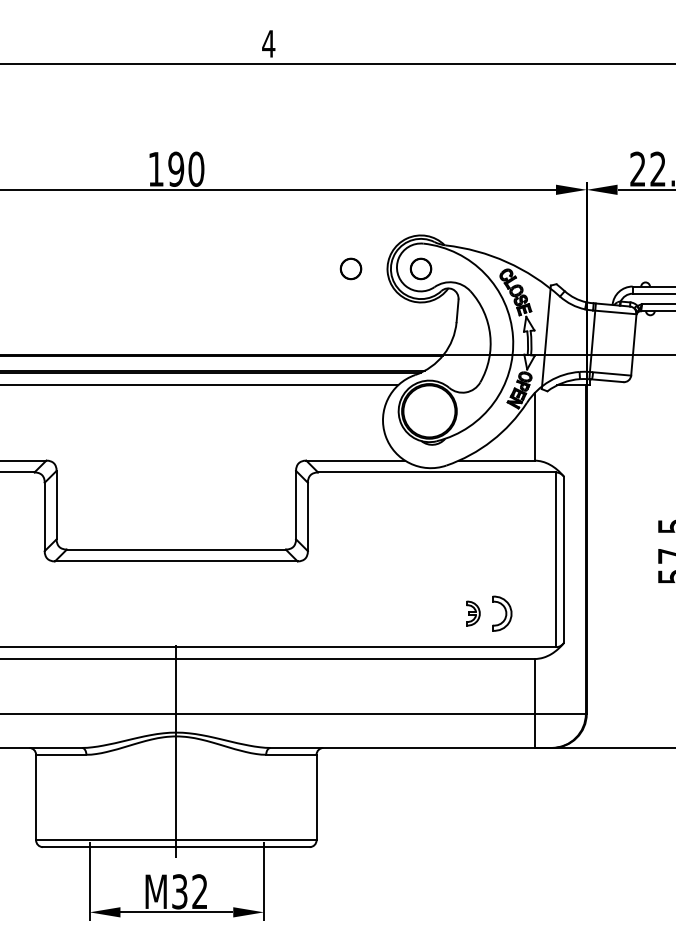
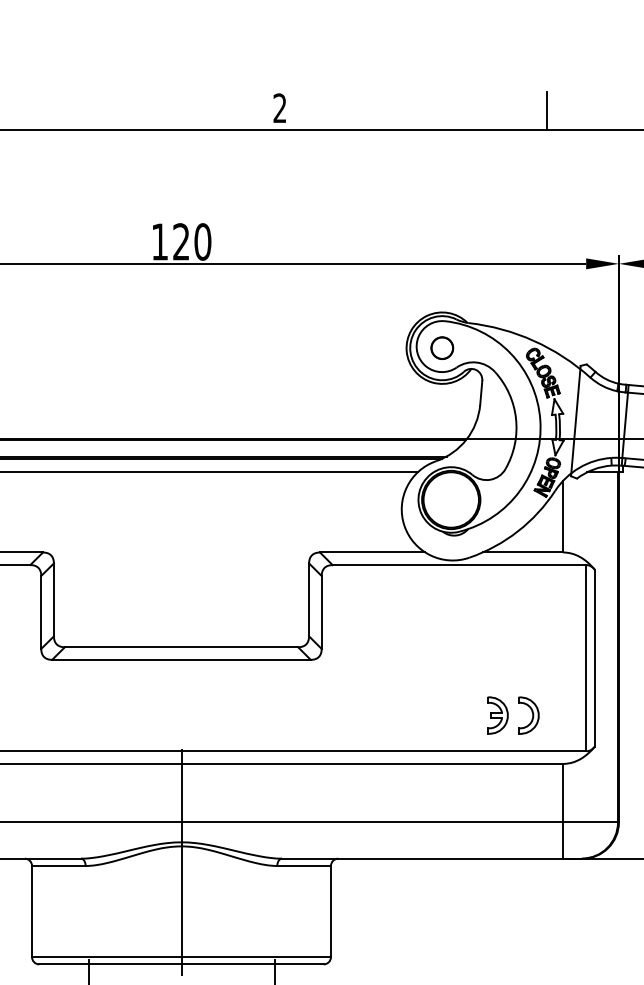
text: (268, 43) -> (279, 107), 4 -> 2
line: (519, 46) -> (547, 111), added
text: (176, 168) -> (181, 241), 190 -> 120
part: (350, 268) -> (367, 347), removed
part: (473, 613) -> (498, 715), size x1.43

